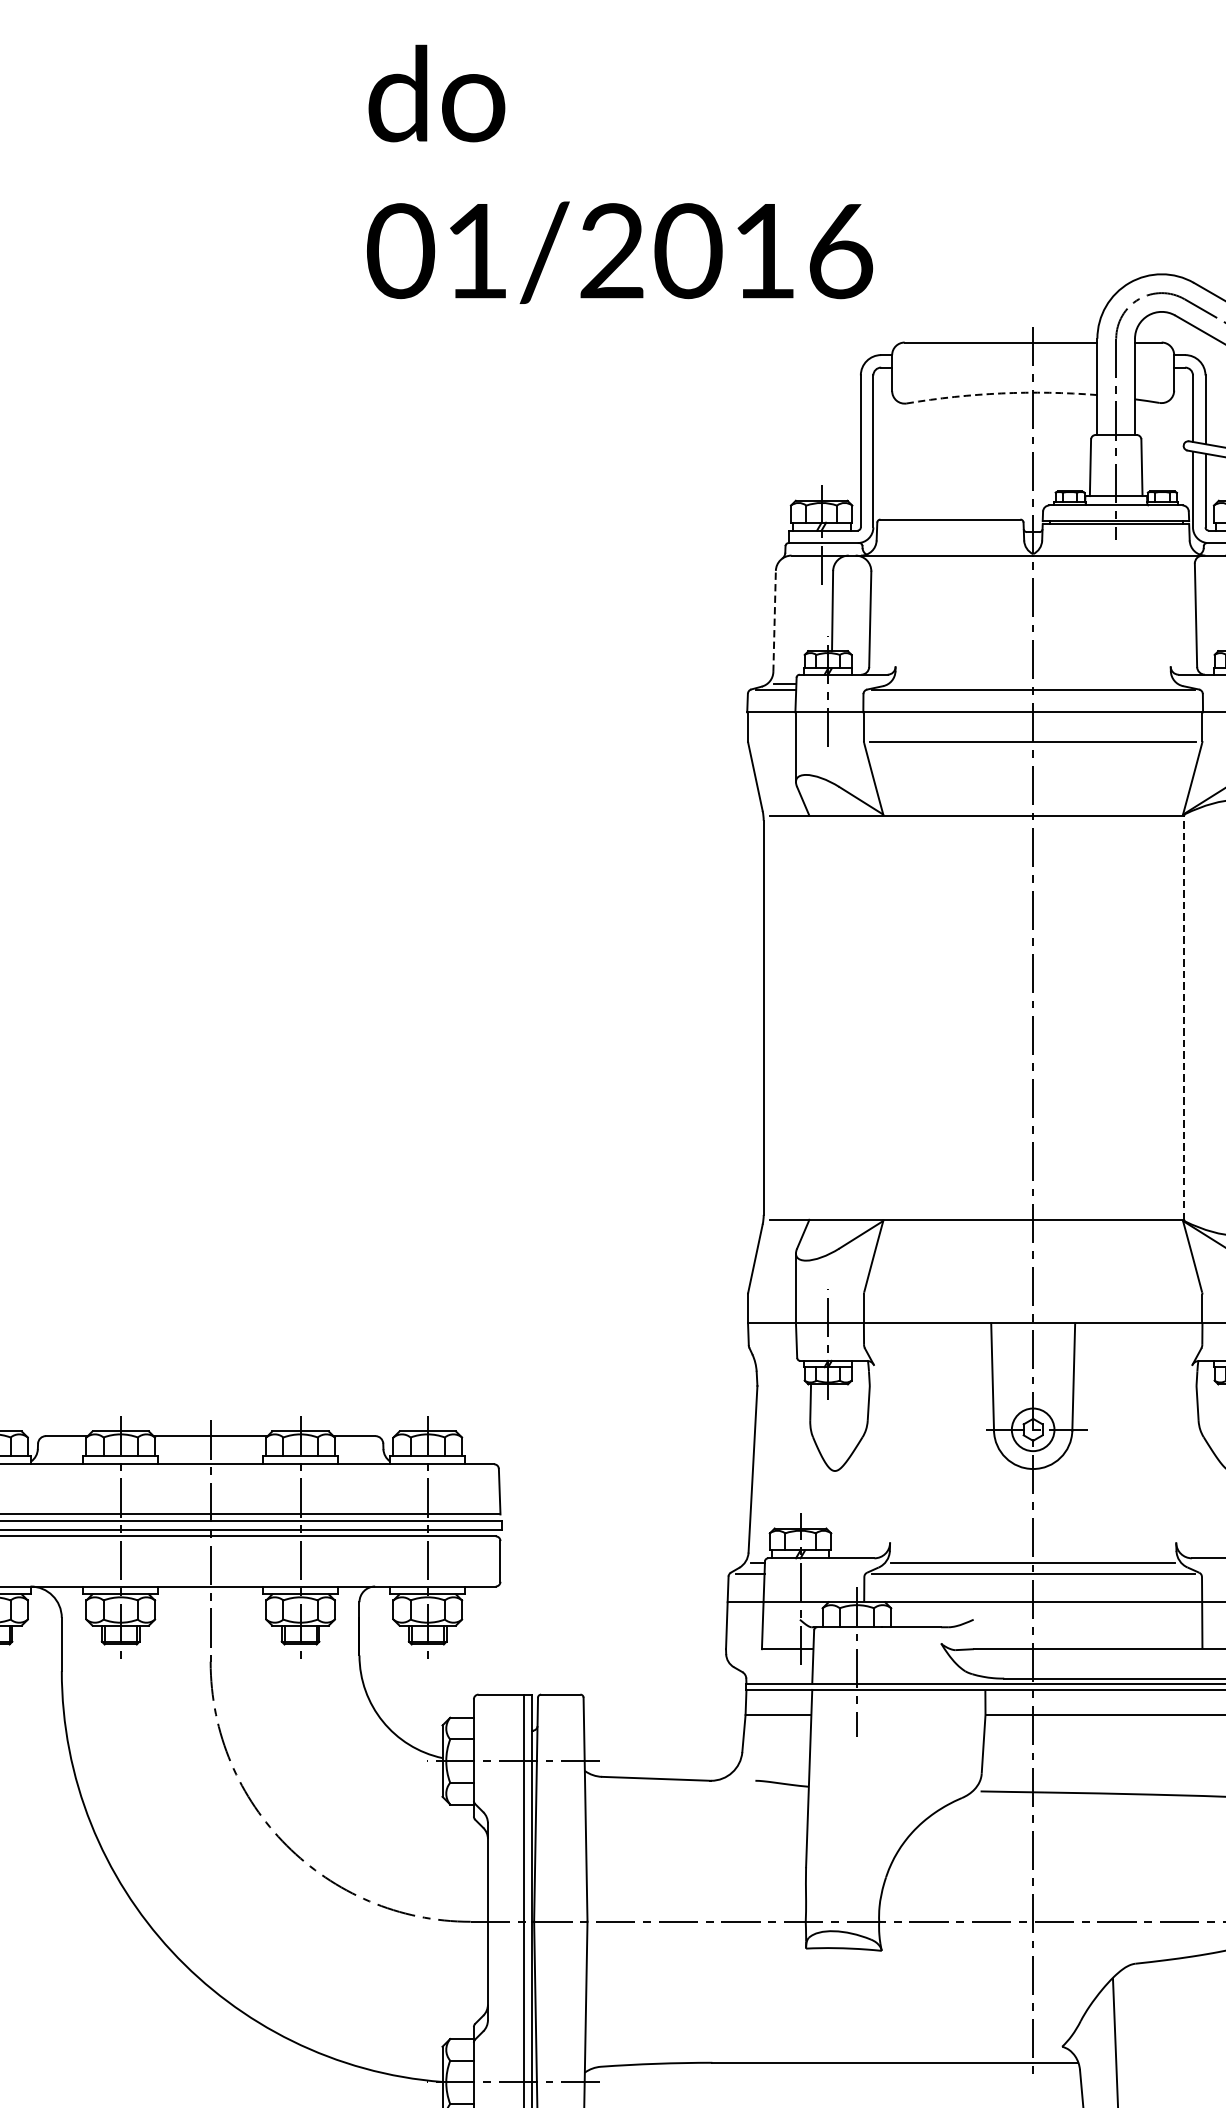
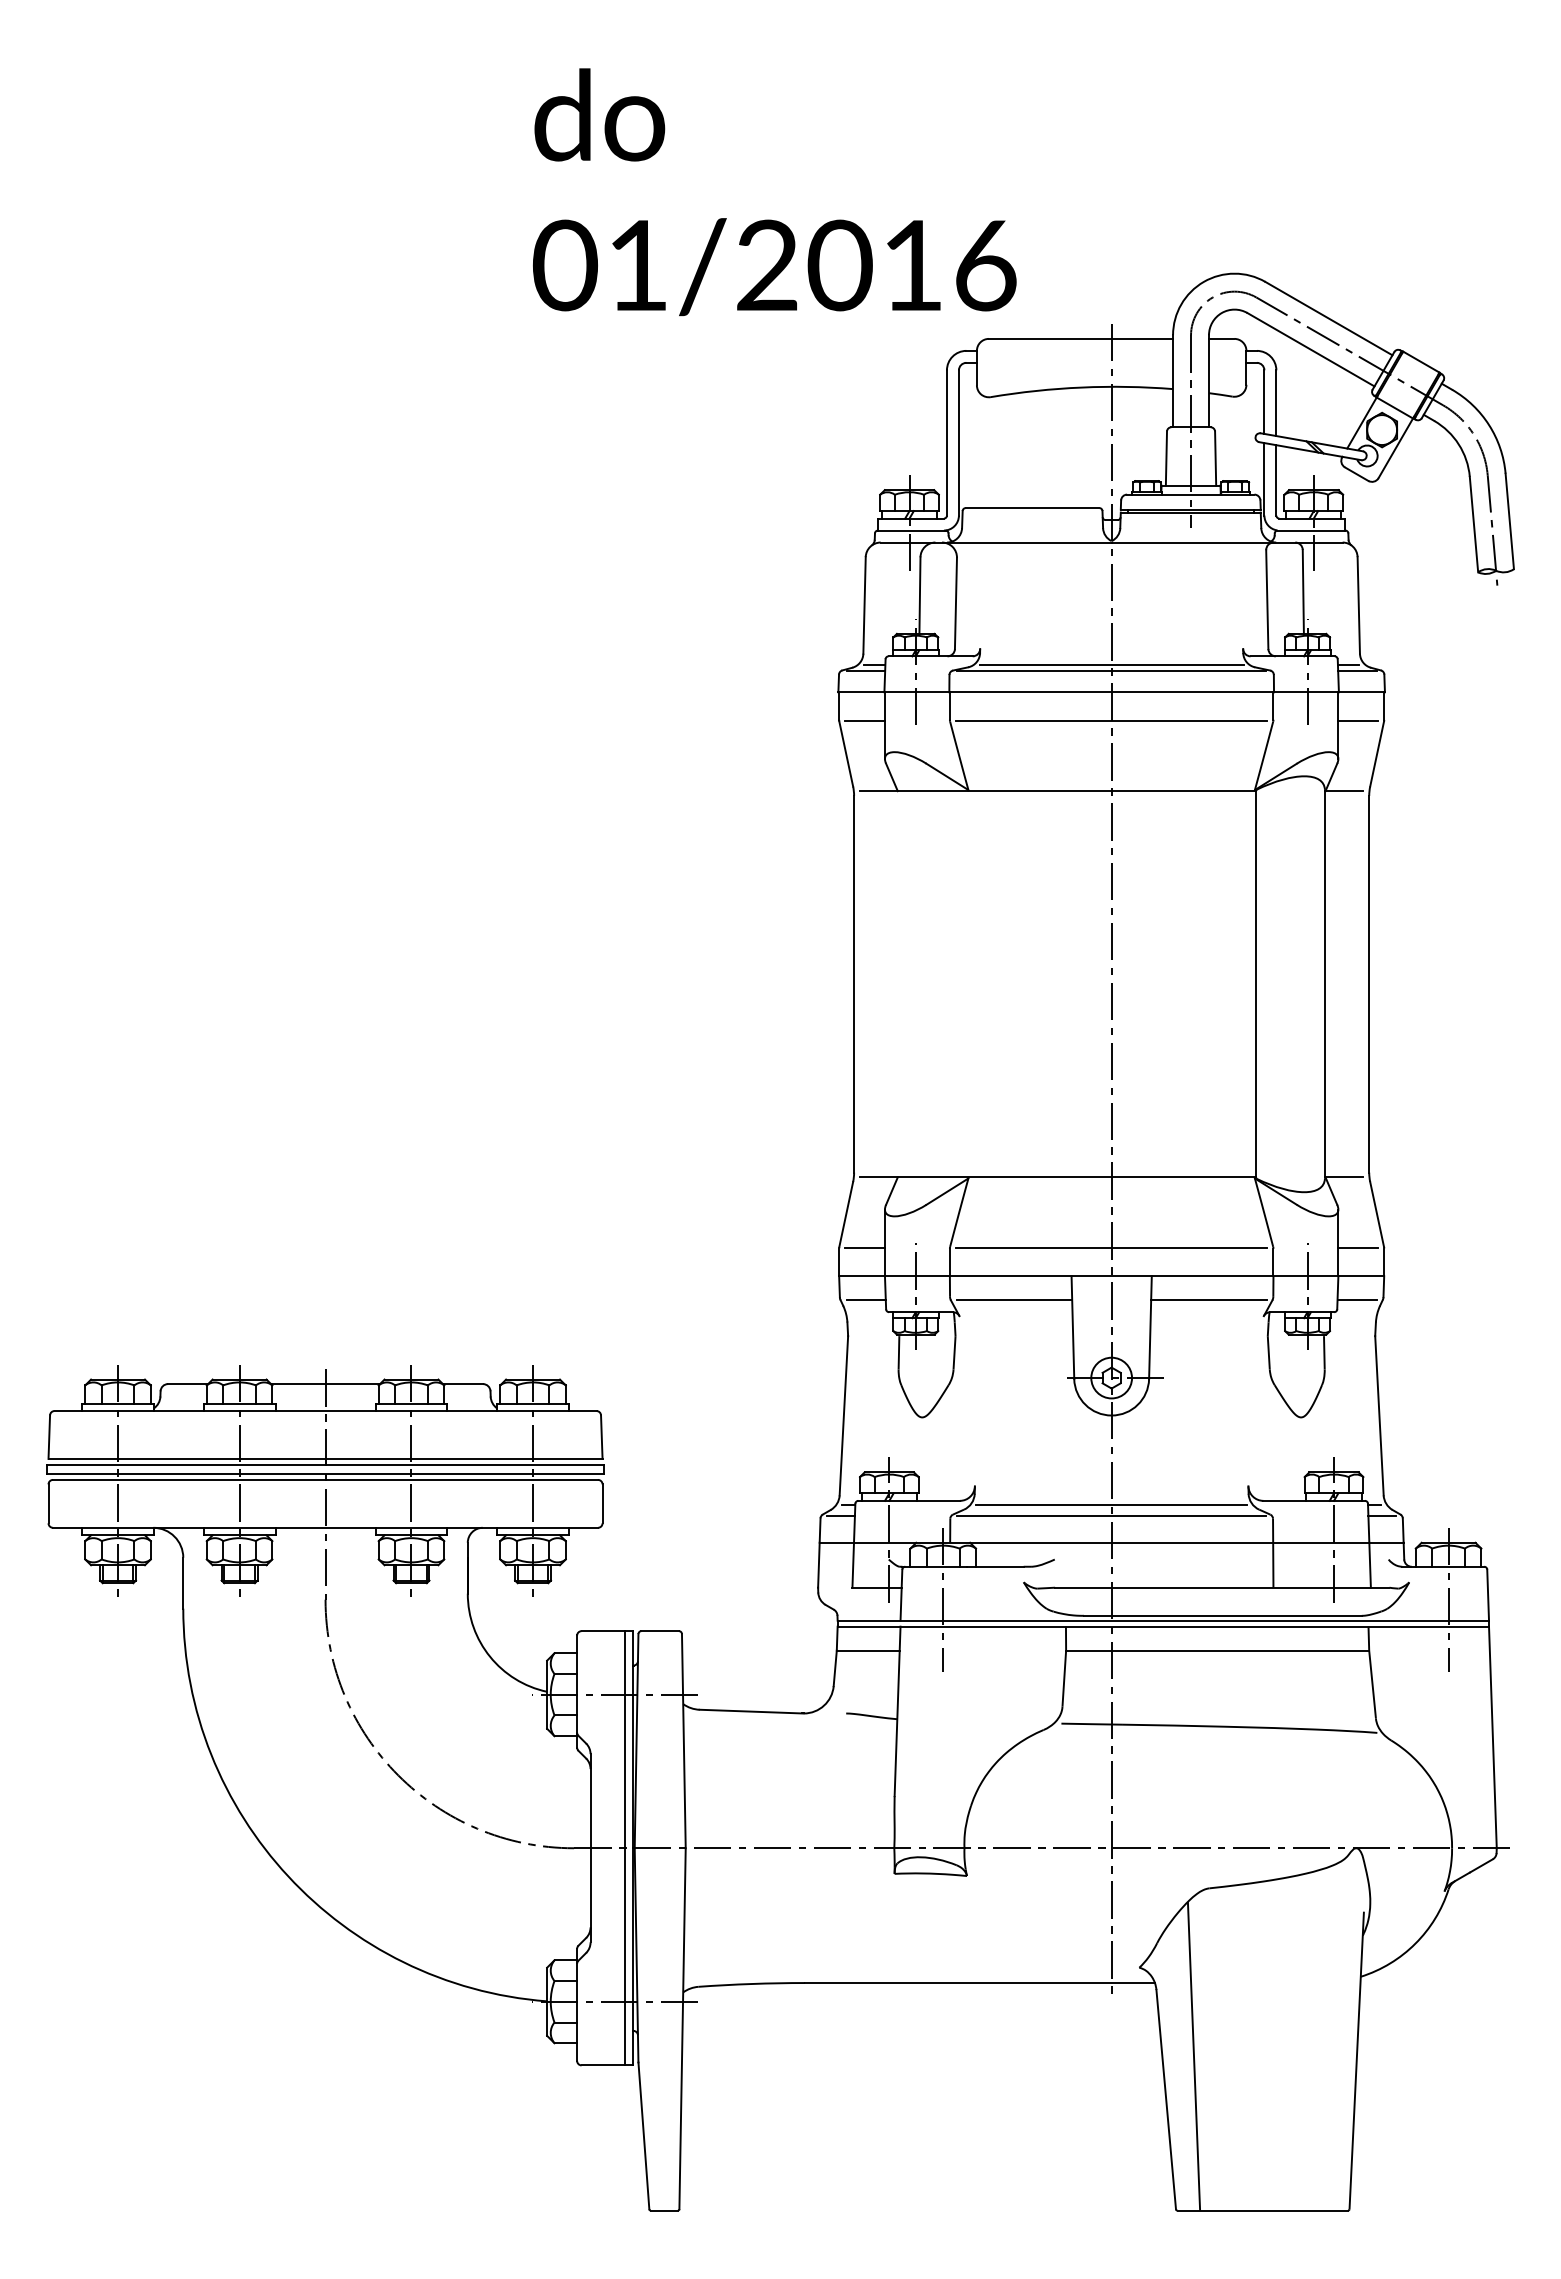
text: (619, 174) -> (774, 192), moved
arc: (1001, 393) -> (1081, 387), dashed -> solid
line: (774, 620) -> (864, 604), dashed -> solid
line: (1032, 683) -> (1111, 664), added
line: (774, 741) -> (864, 720), added
line: (1184, 1016) -> (1256, 983), dashed -> solid
line: (774, 1293) -> (864, 1247), added
line: (1032, 1293) -> (1111, 1247), added
line: (775, 1348) -> (865, 1300), added
line: (931, 1348) -> (1014, 1300), added
line: (1134, 1348) -> (1208, 1300), added

